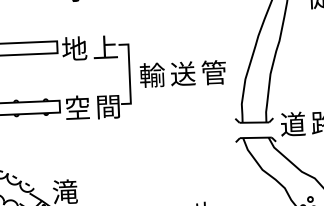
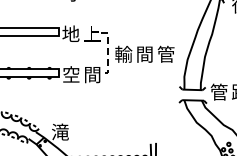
line: (130, 74) -> (108, 53), solid -> dashed
text: (182, 74) -> (144, 54), 送 -> 間
text: (292, 123) -> (218, 91), 道 -> 管

